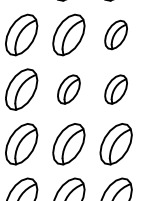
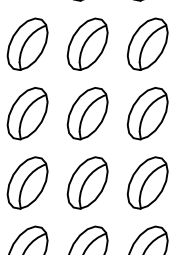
part: (115, 34) -> (146, 43), size x1.43
part: (68, 89) -> (87, 113), size x1.43
part: (115, 89) -> (146, 113), size x1.43

